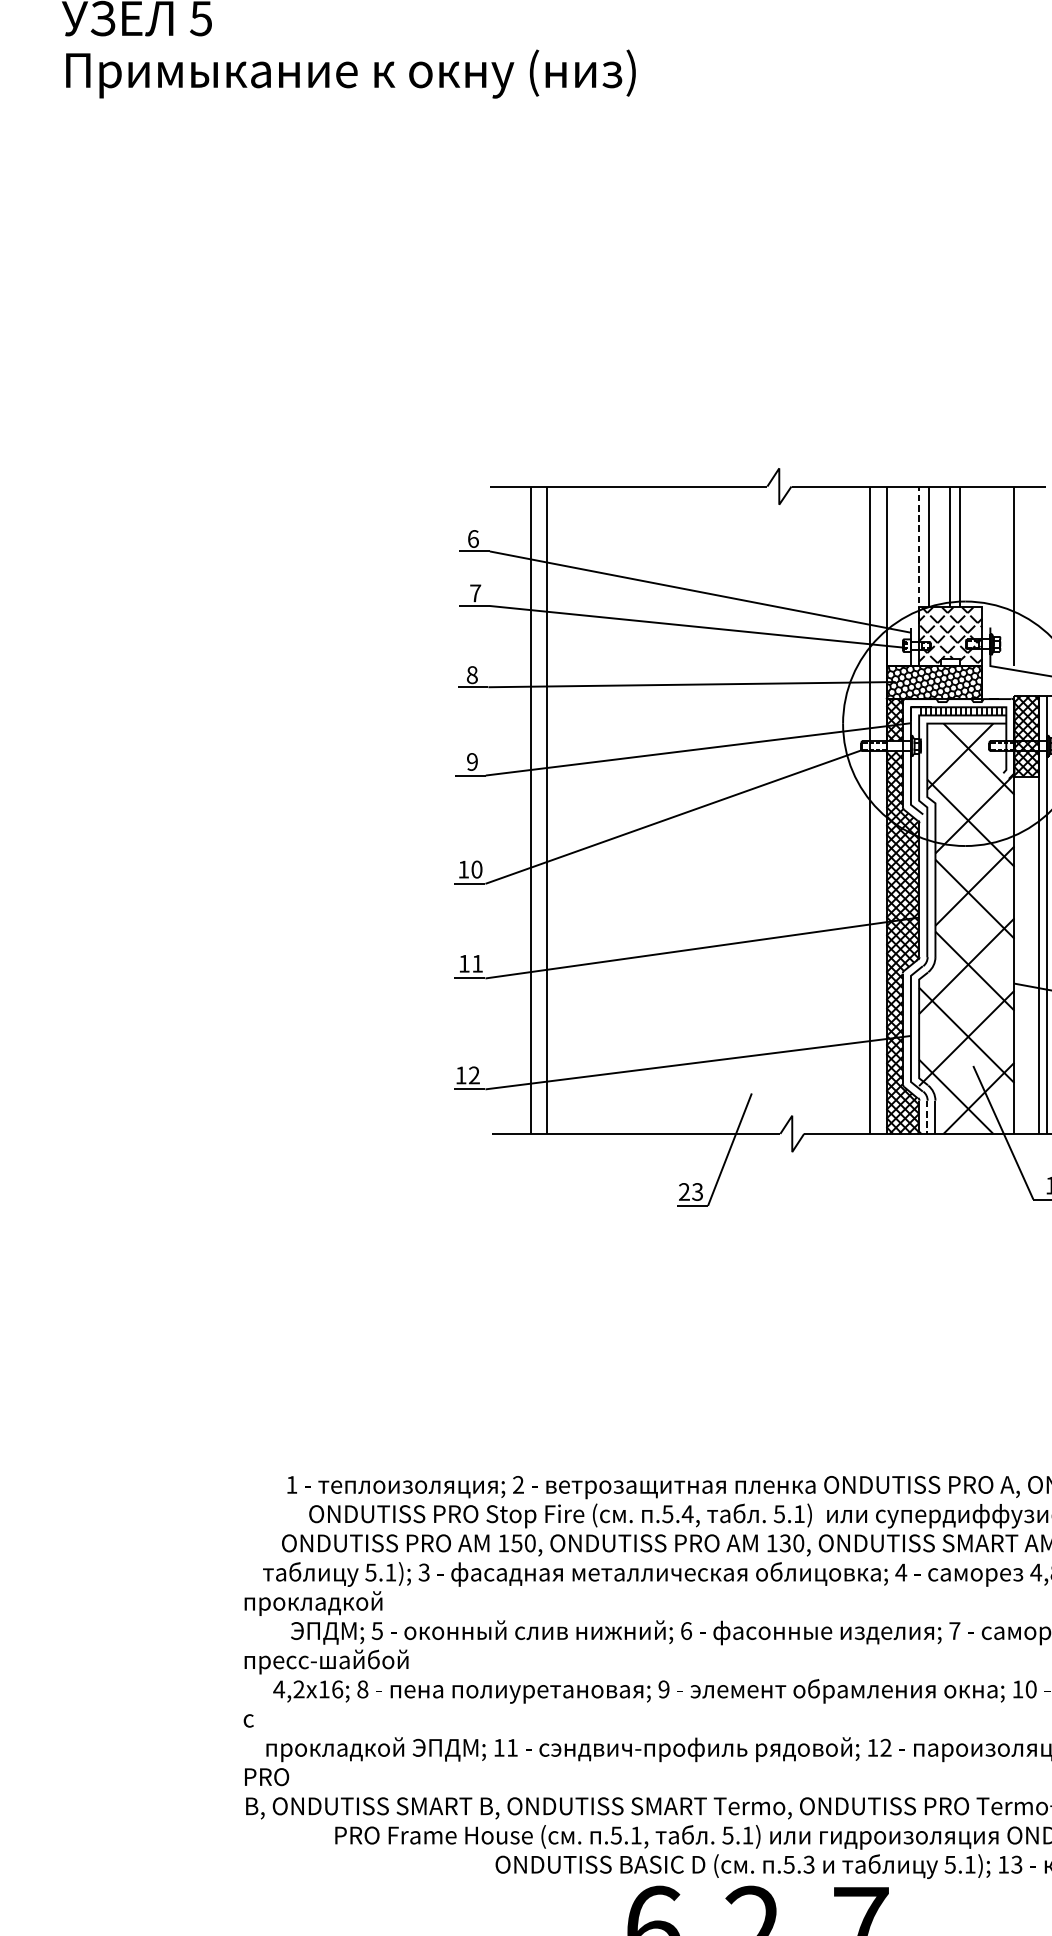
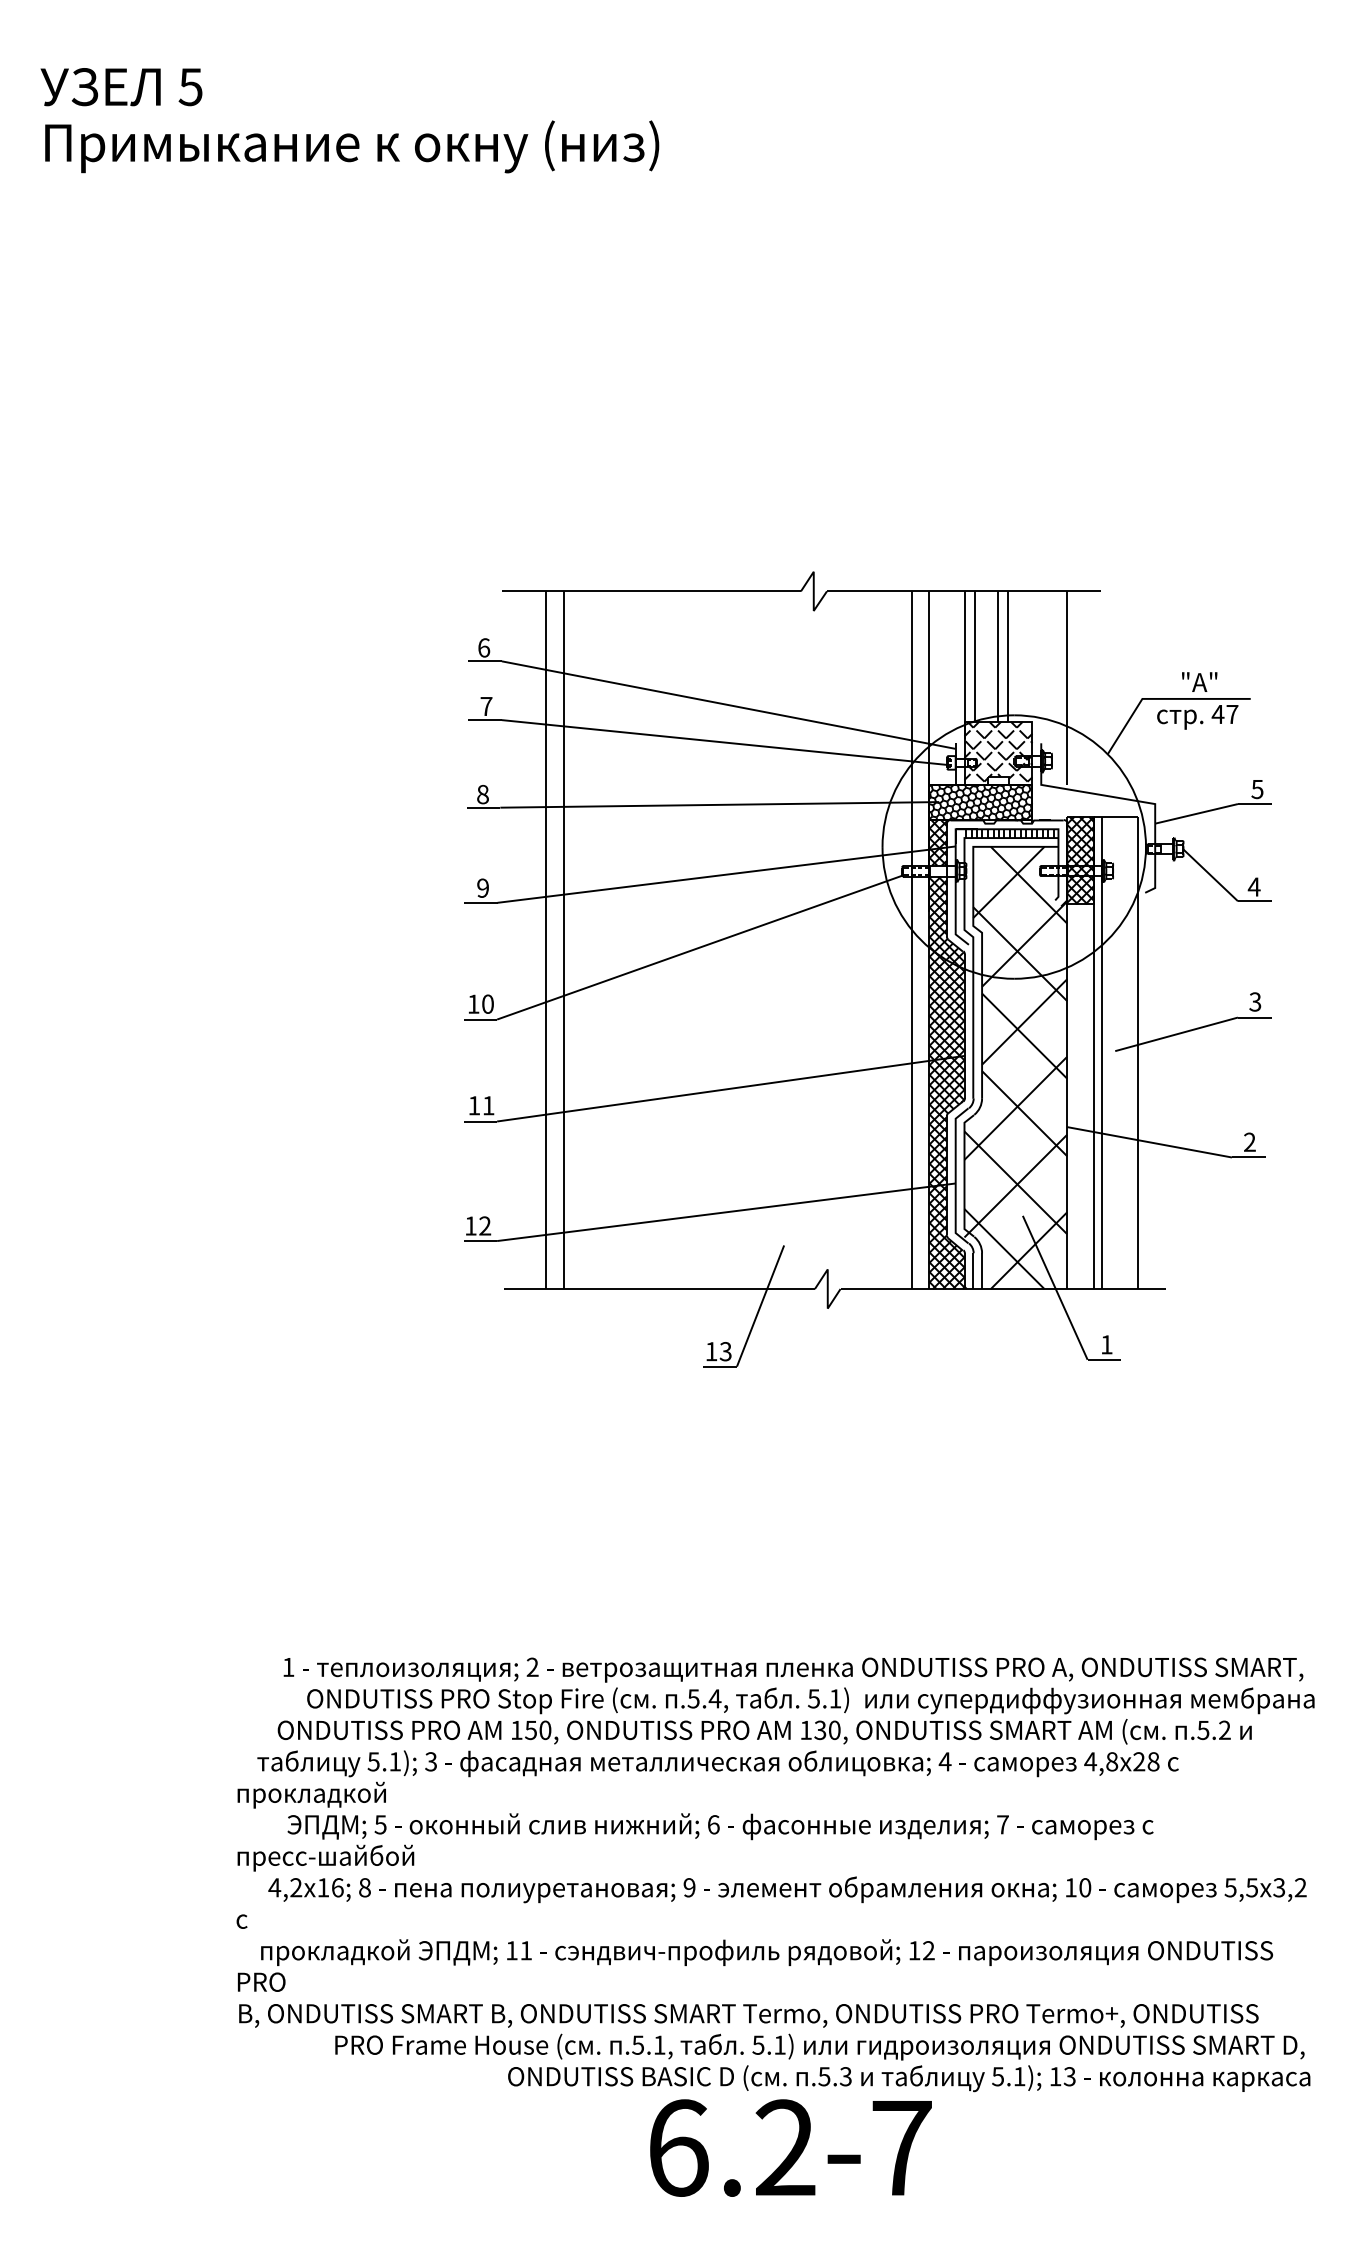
line: (919, 555) -> (964, 665), dashed -> solid
line: (927, 1117) -> (973, 1271), dashed -> solid
text: (684, 1191) -> (711, 1351), 23 -> 13

